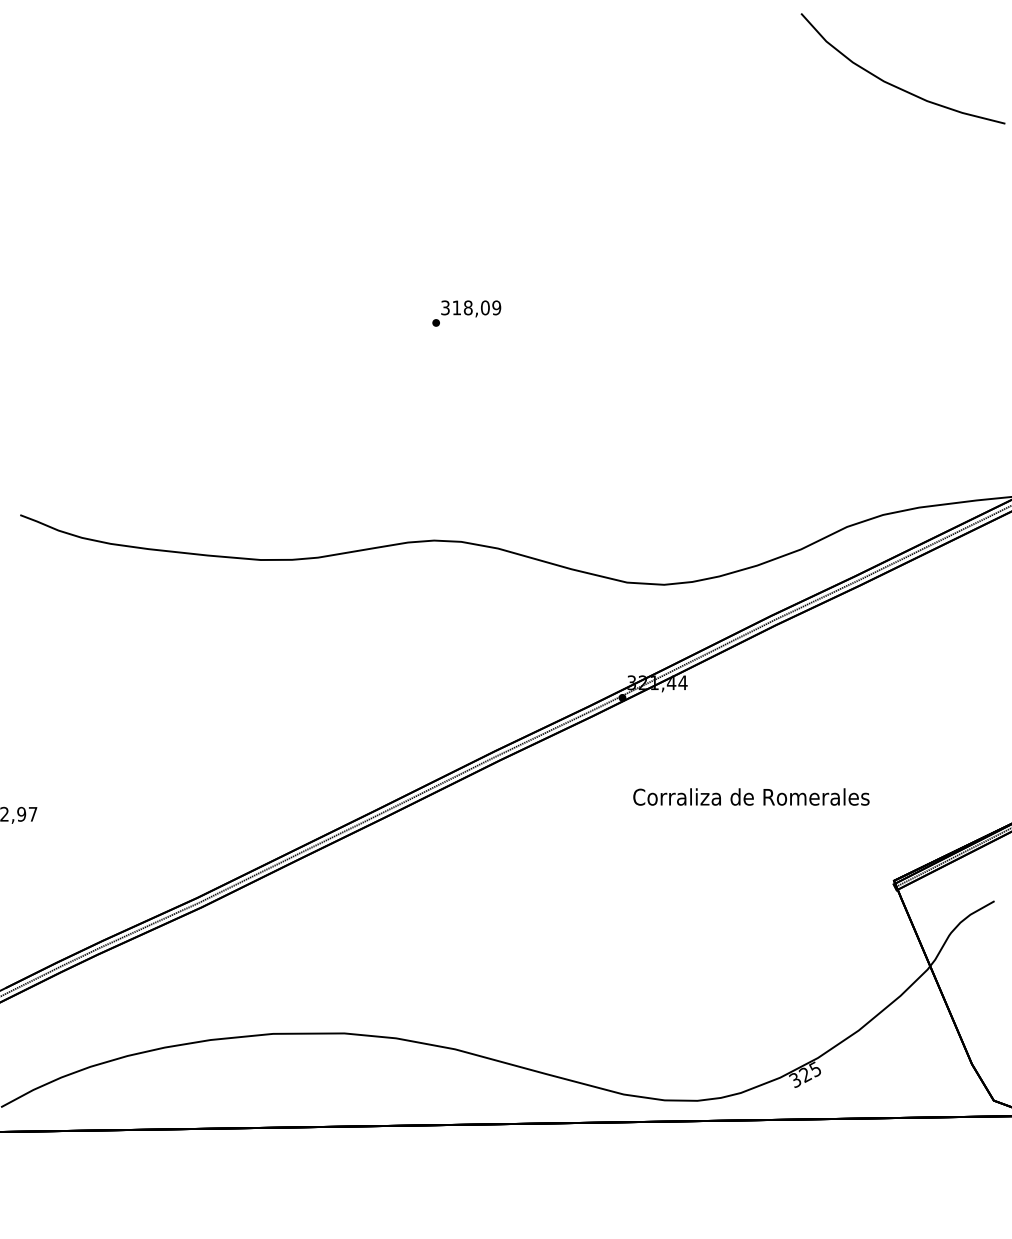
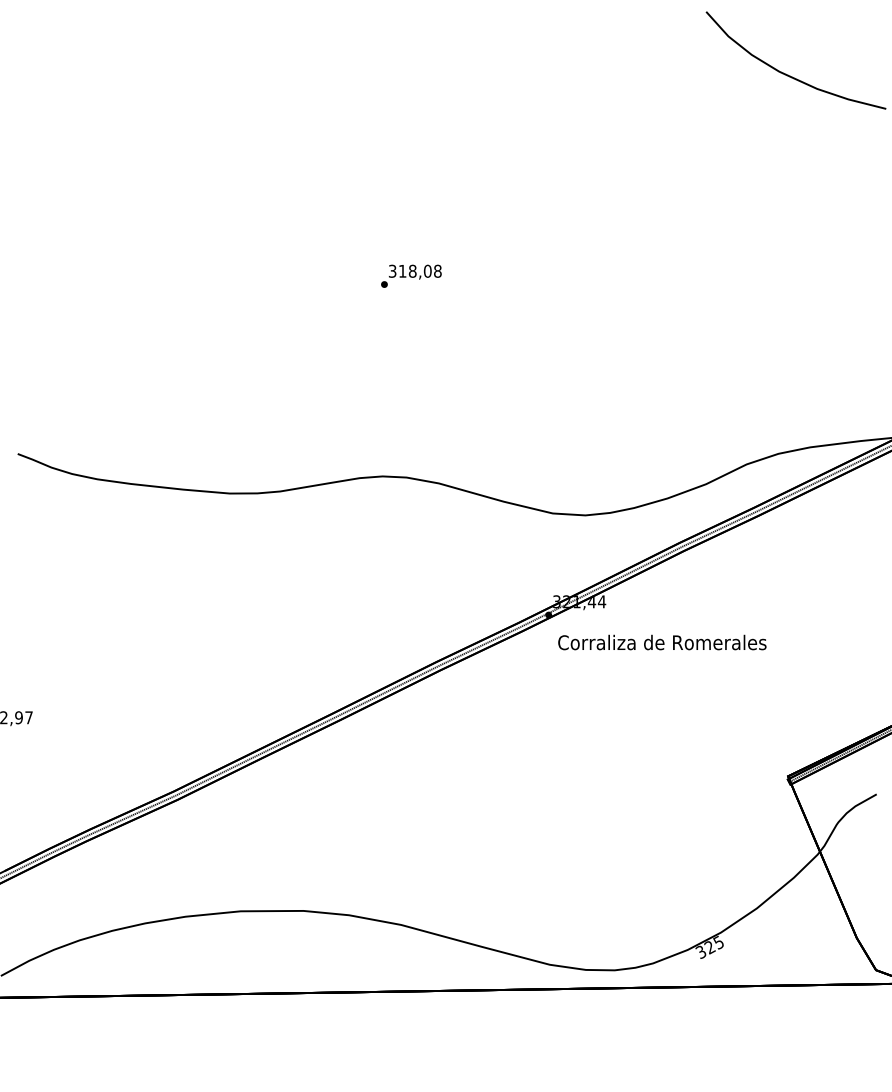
text: (496, 307) -> (437, 270), 318,09 -> 318,08
text: (751, 796) -> (662, 642), moved

